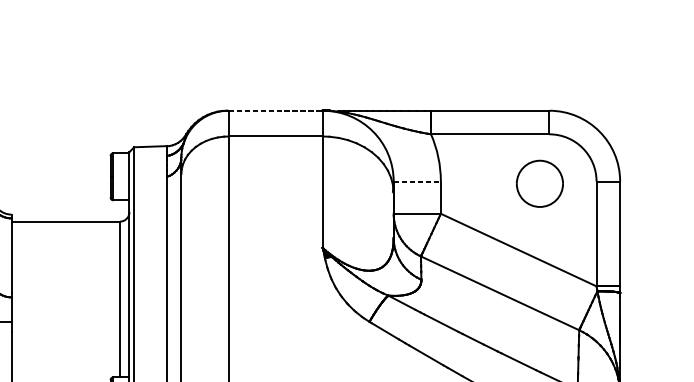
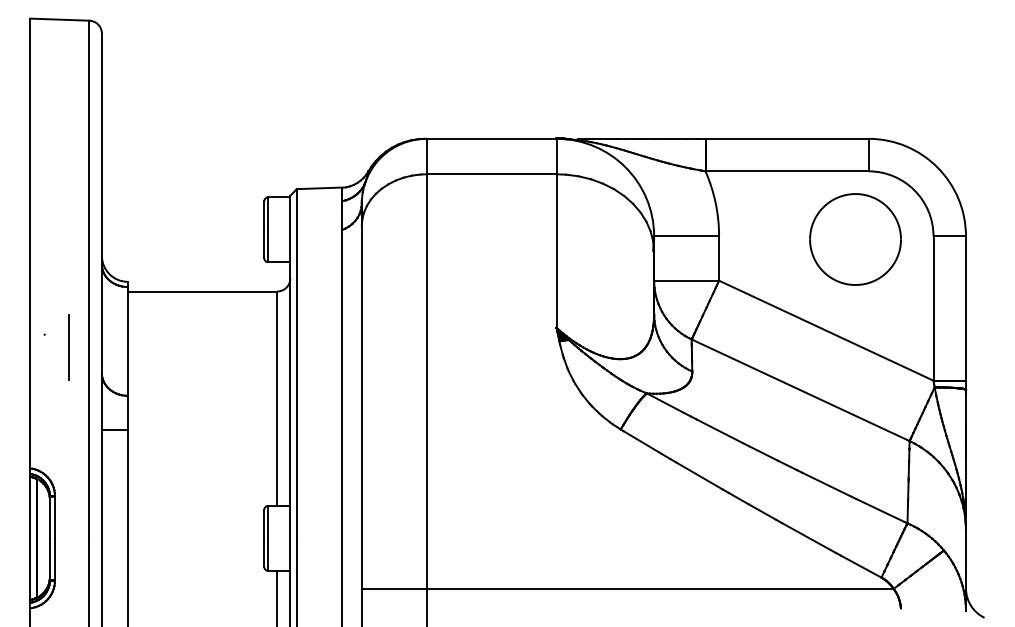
line: (275, 110) -> (491, 138), dashed -> solid
line: (417, 181) -> (687, 236), dashed -> solid
part: (539, 183) -> (855, 239), size x1.43

